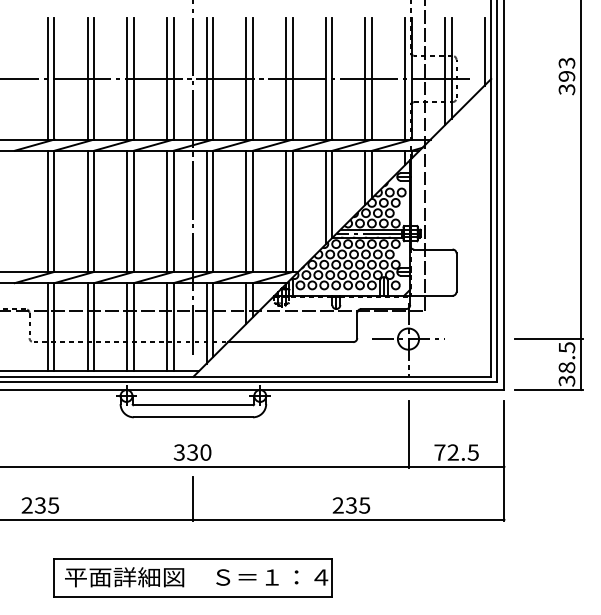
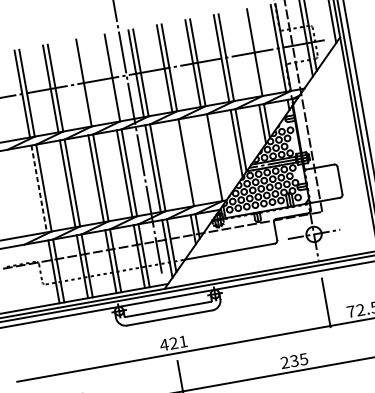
line: (127, 78) -> (79, 83), removed
line: (166, 78) -> (107, 78), removed
line: (365, 78) -> (249, 53), removed
line: (246, 210) -> (181, 162), removed
line: (286, 210) -> (210, 157), removed
line: (47, 211) -> (39, 189), solid -> dashed
text: (192, 452) -> (173, 343), 330 -> 421

